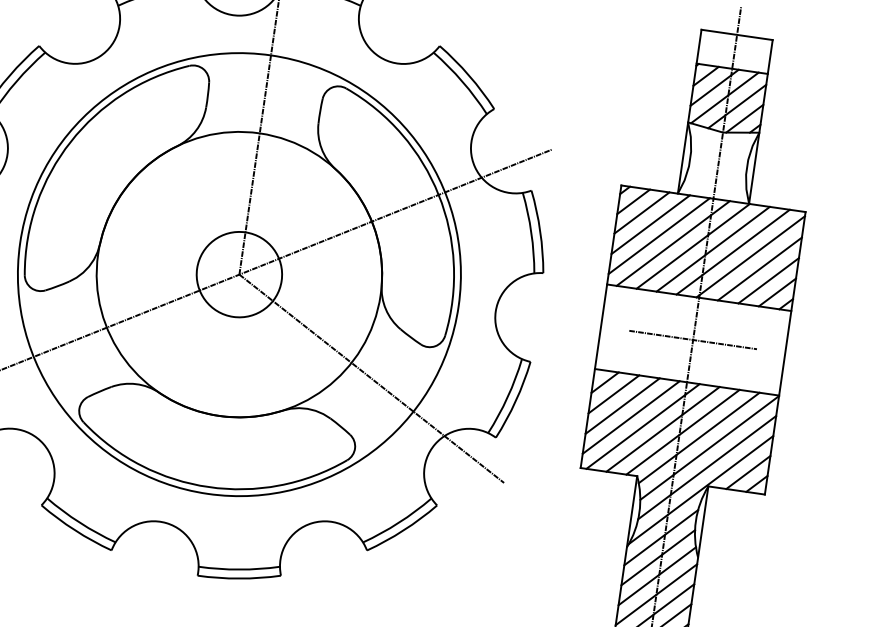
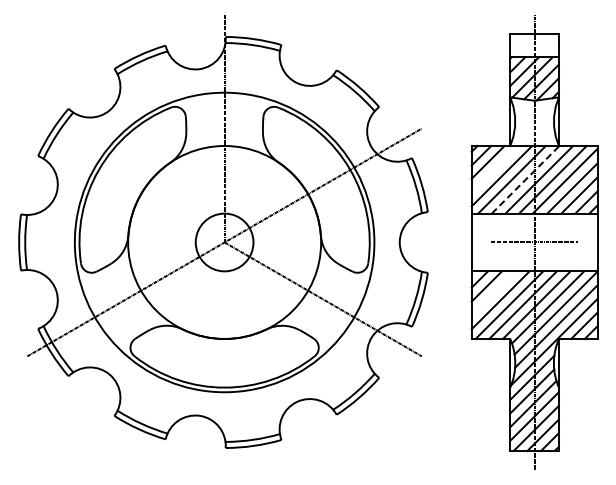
line: (650, 223) -> (494, 168), removed
line: (693, 245) -> (525, 179), solid -> dashed
line: (622, 406) -> (493, 293), removed

